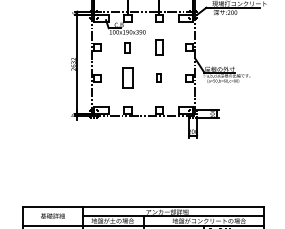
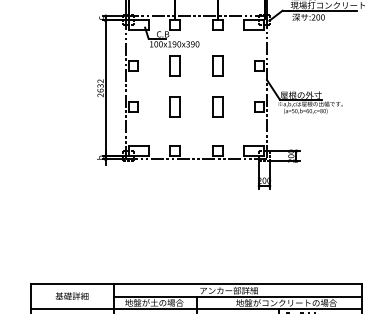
part: (127, 47) -> (174, 65), size x1.43
part: (127, 77) -> (174, 106), size x0.71
part: (158, 77) -> (217, 106), size x1.67

